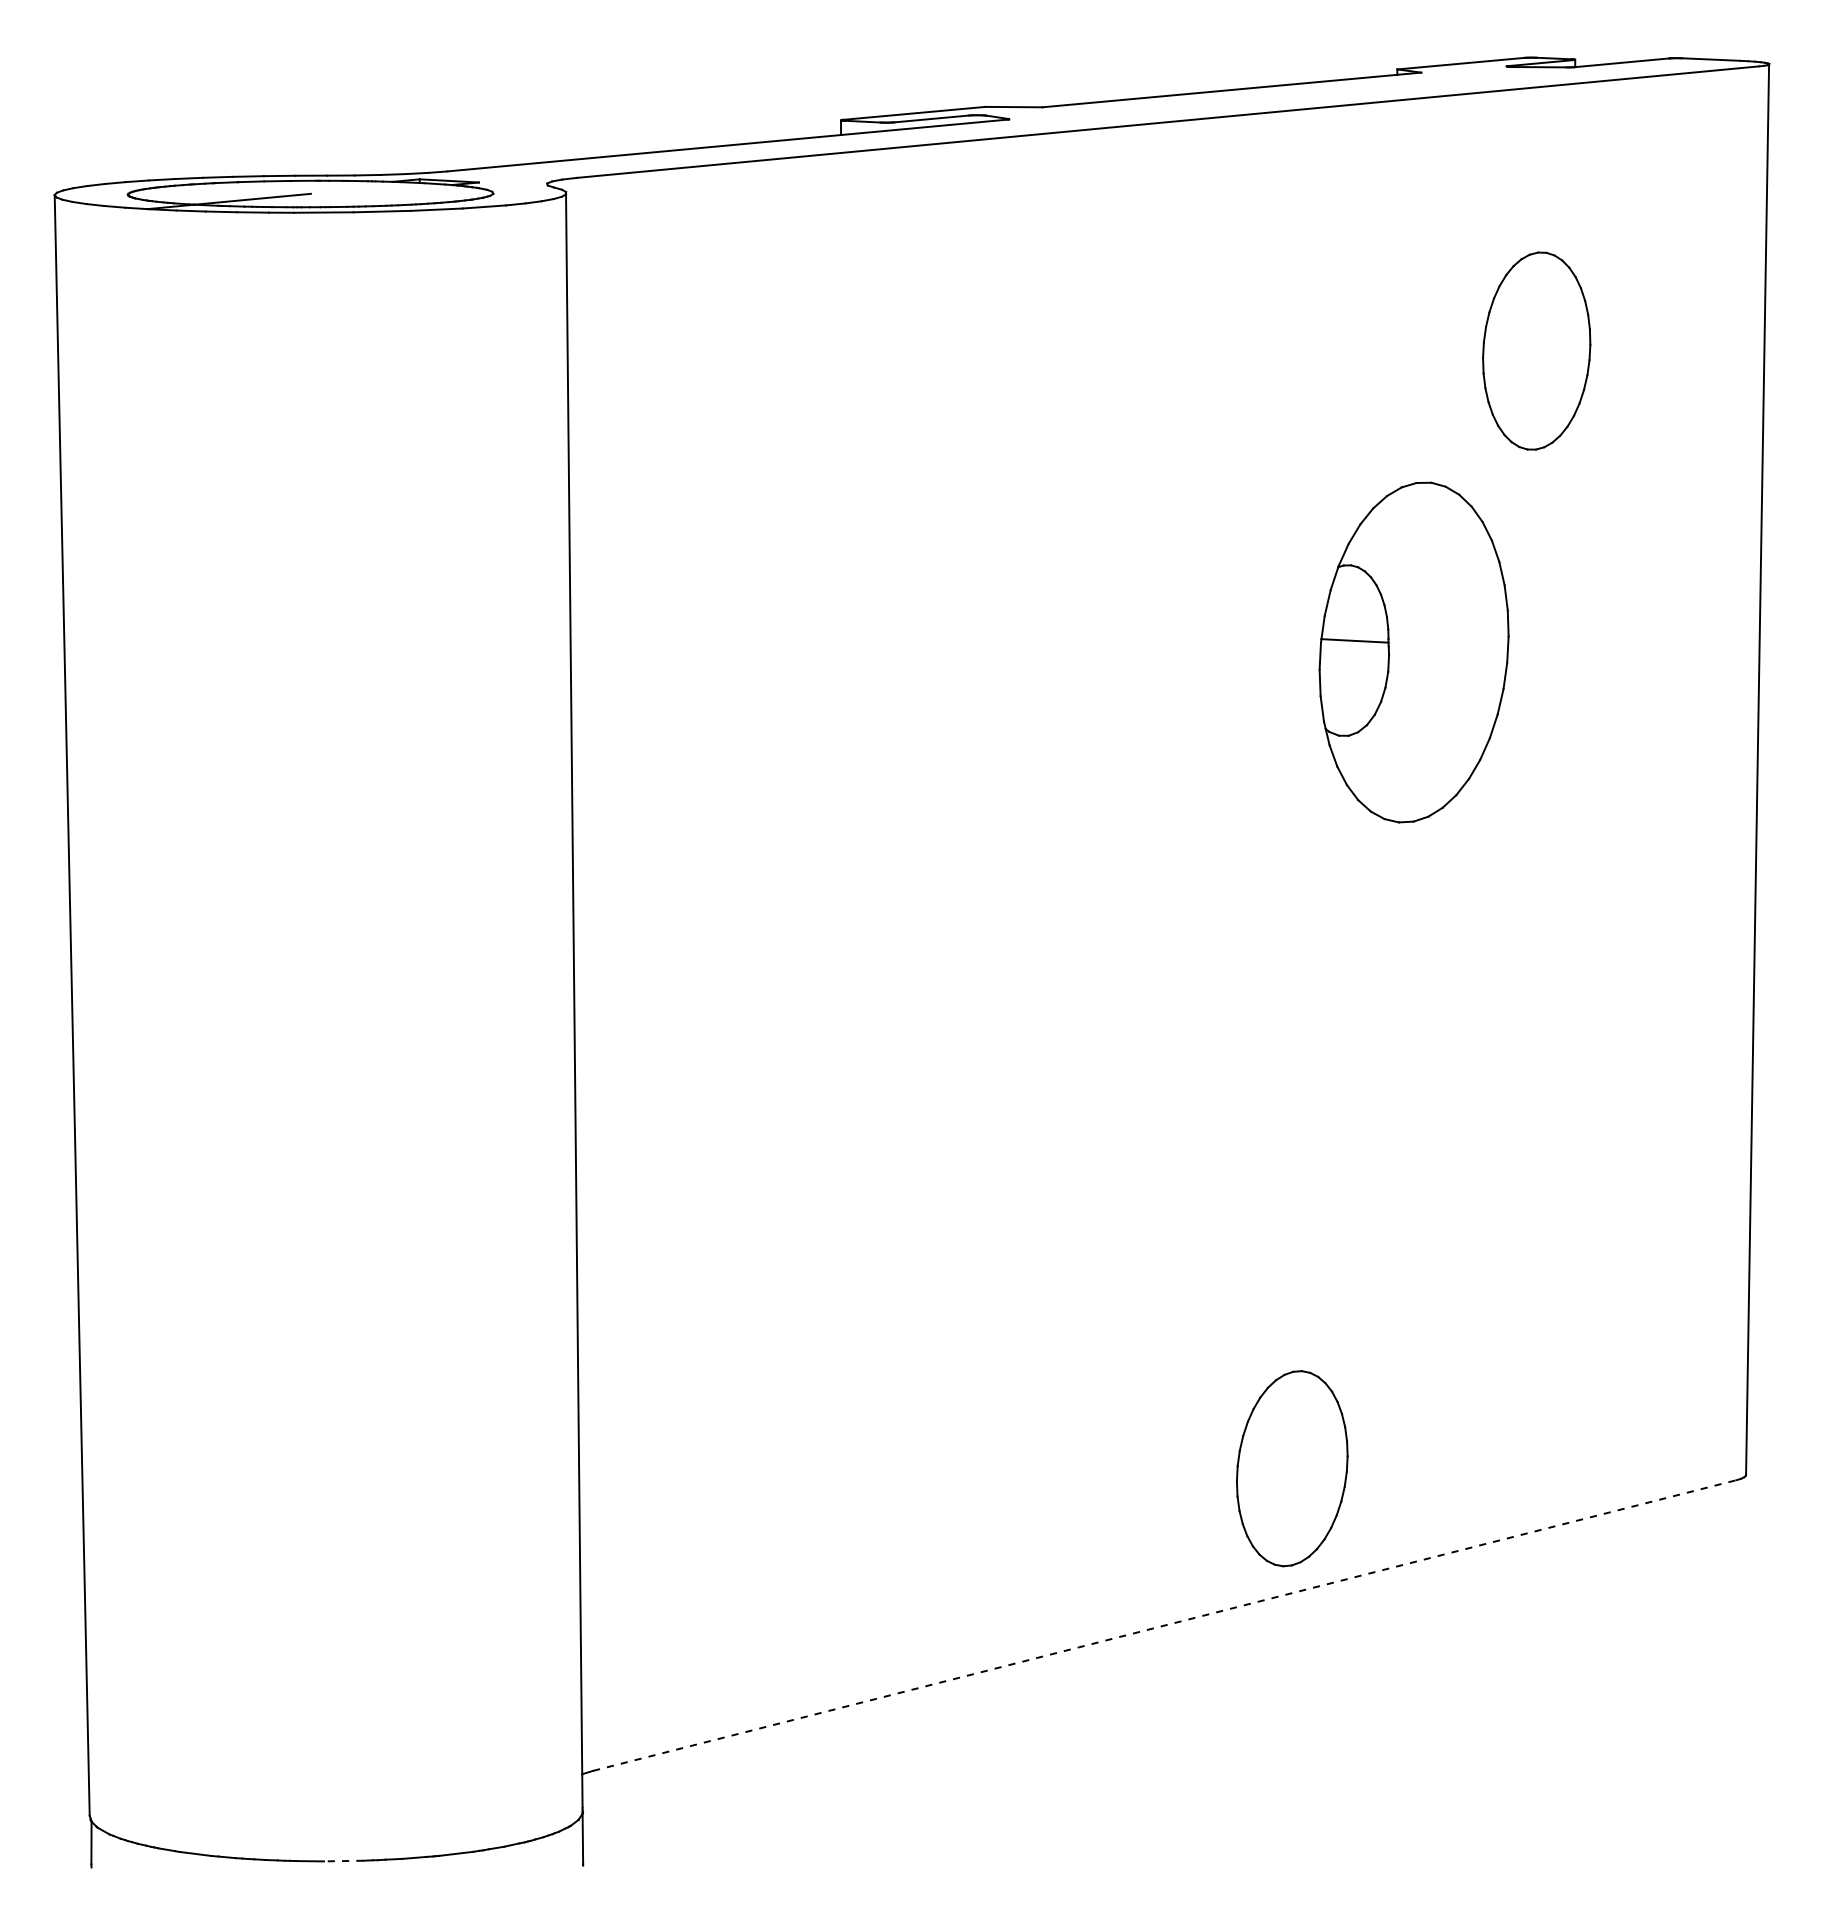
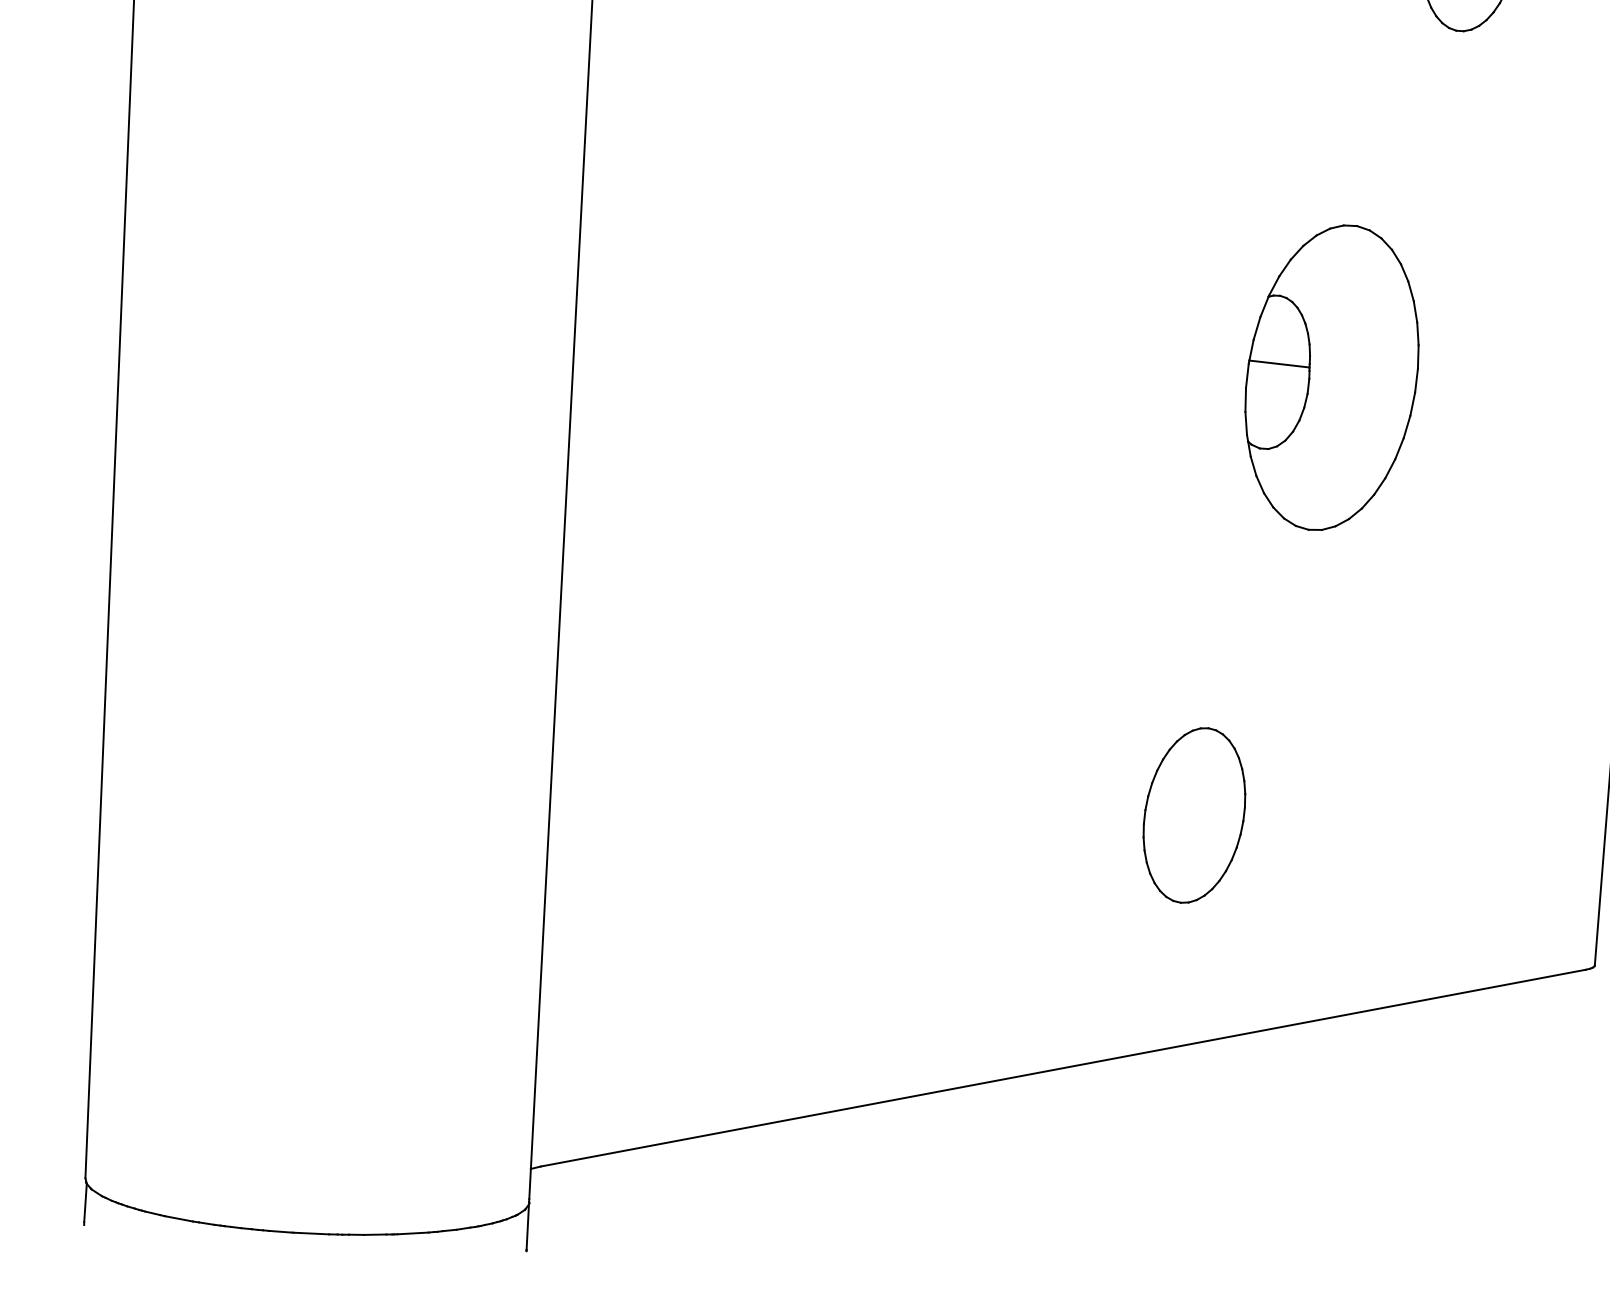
part: (1413, 652) -> (1331, 377), moved
part: (1292, 1468) -> (1194, 815), moved
line: (1164, 1625) -> (1063, 1068), dashed -> solid
line: (343, 1861) -> (311, 1233), dashed -> solid

